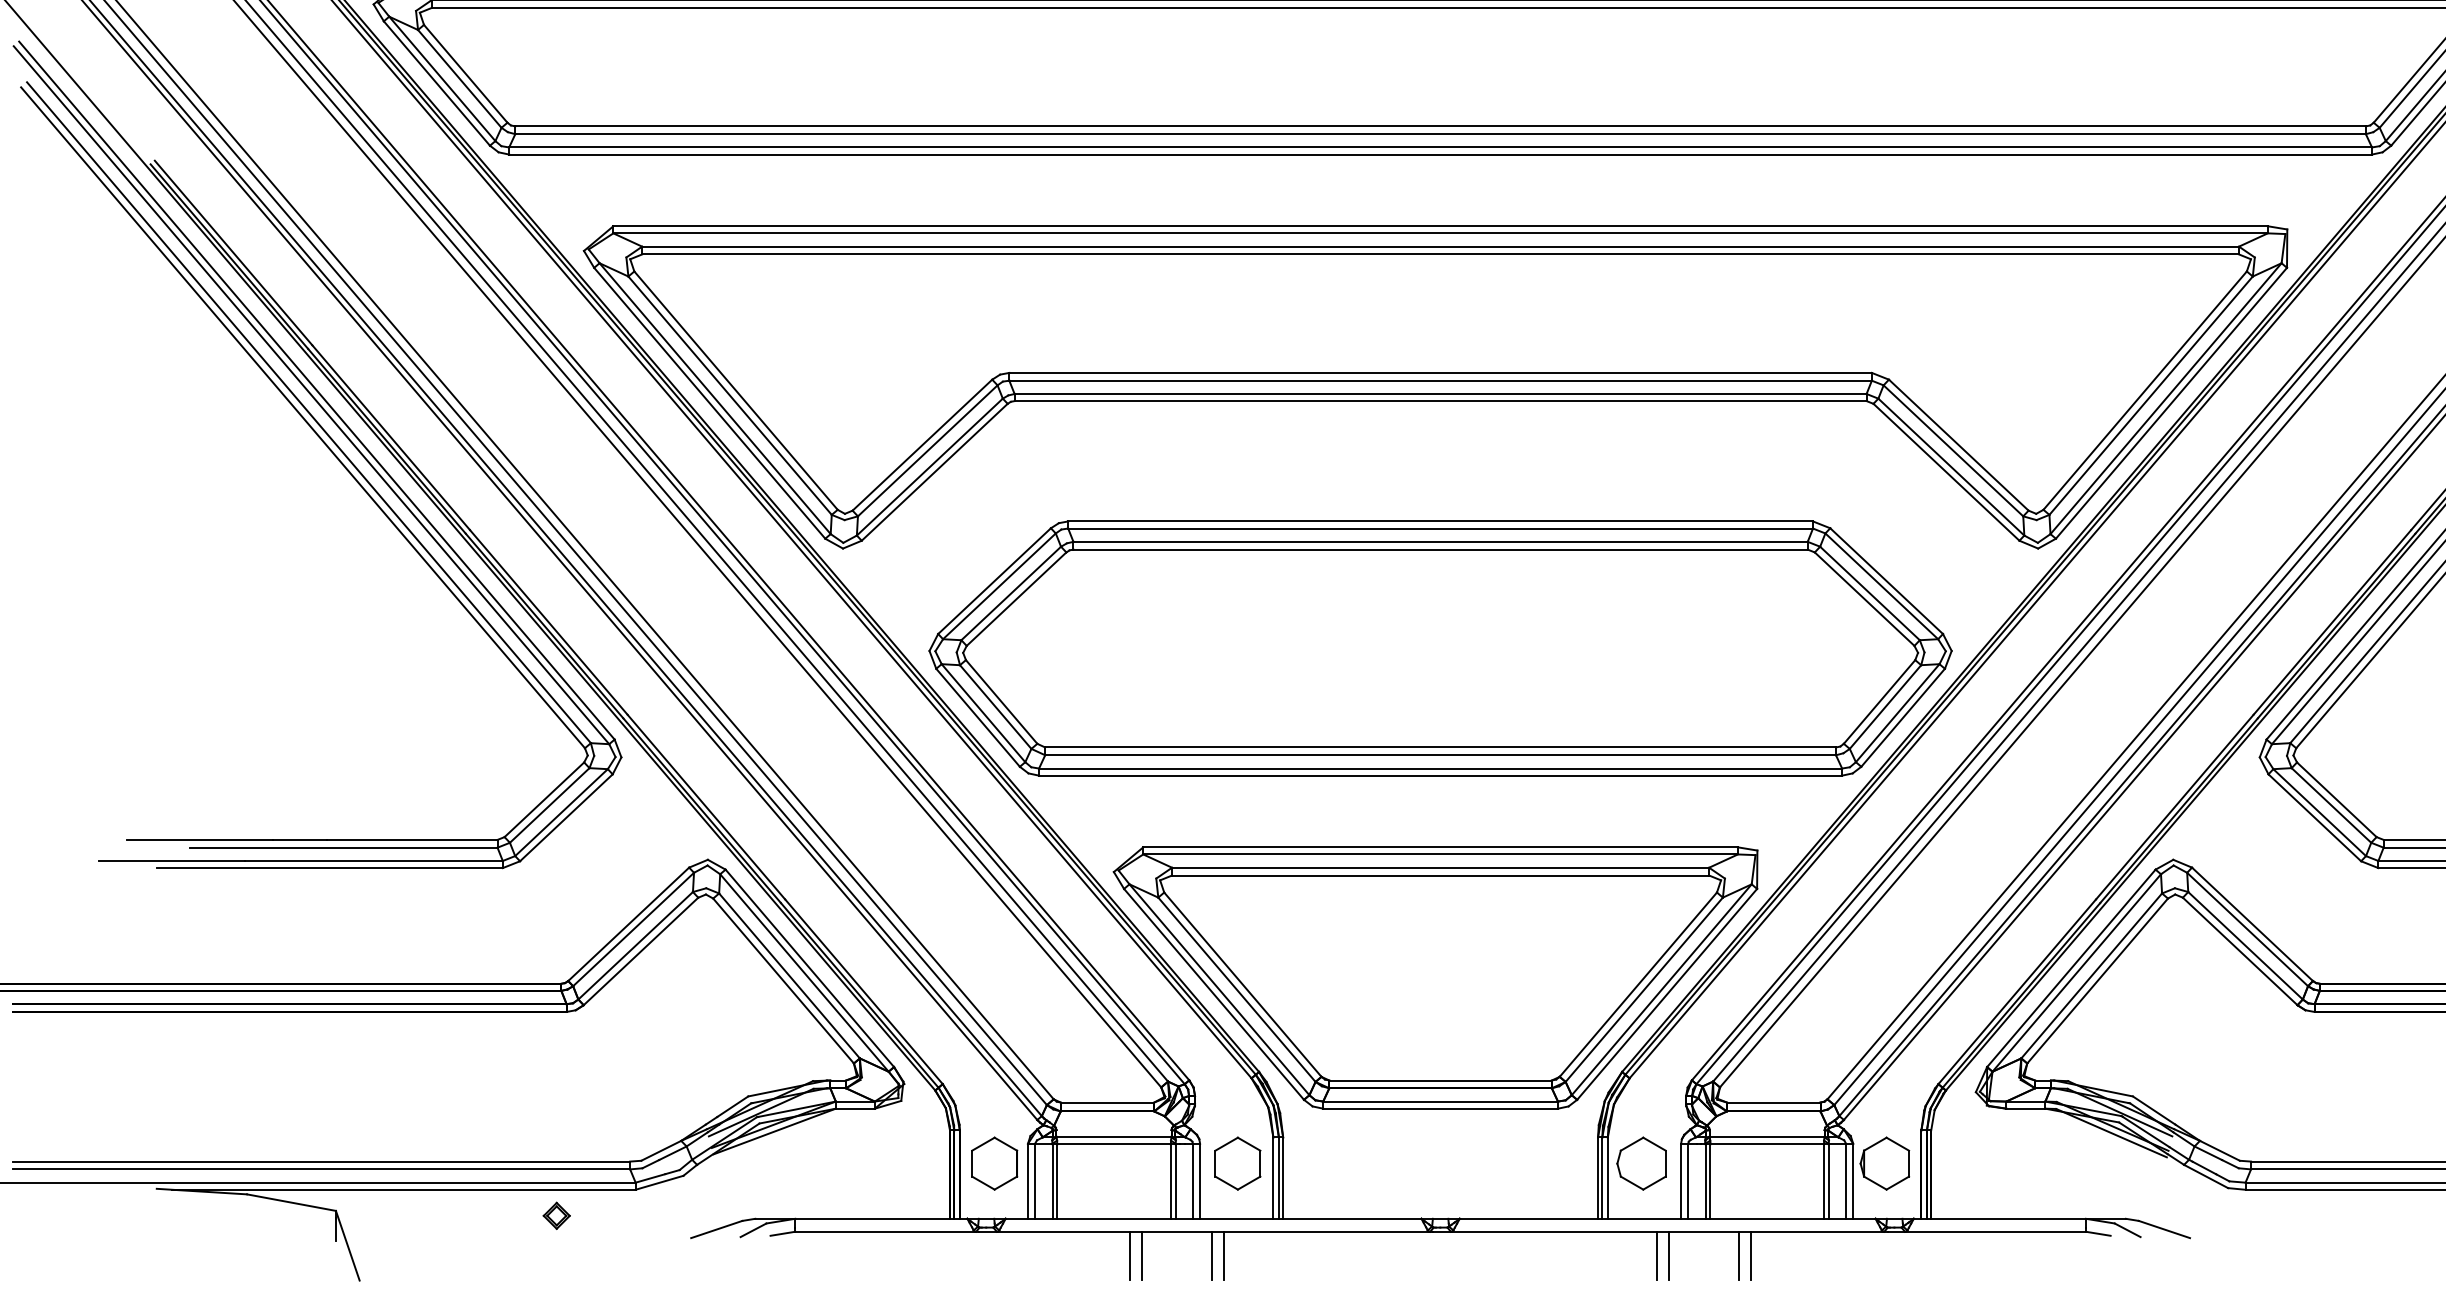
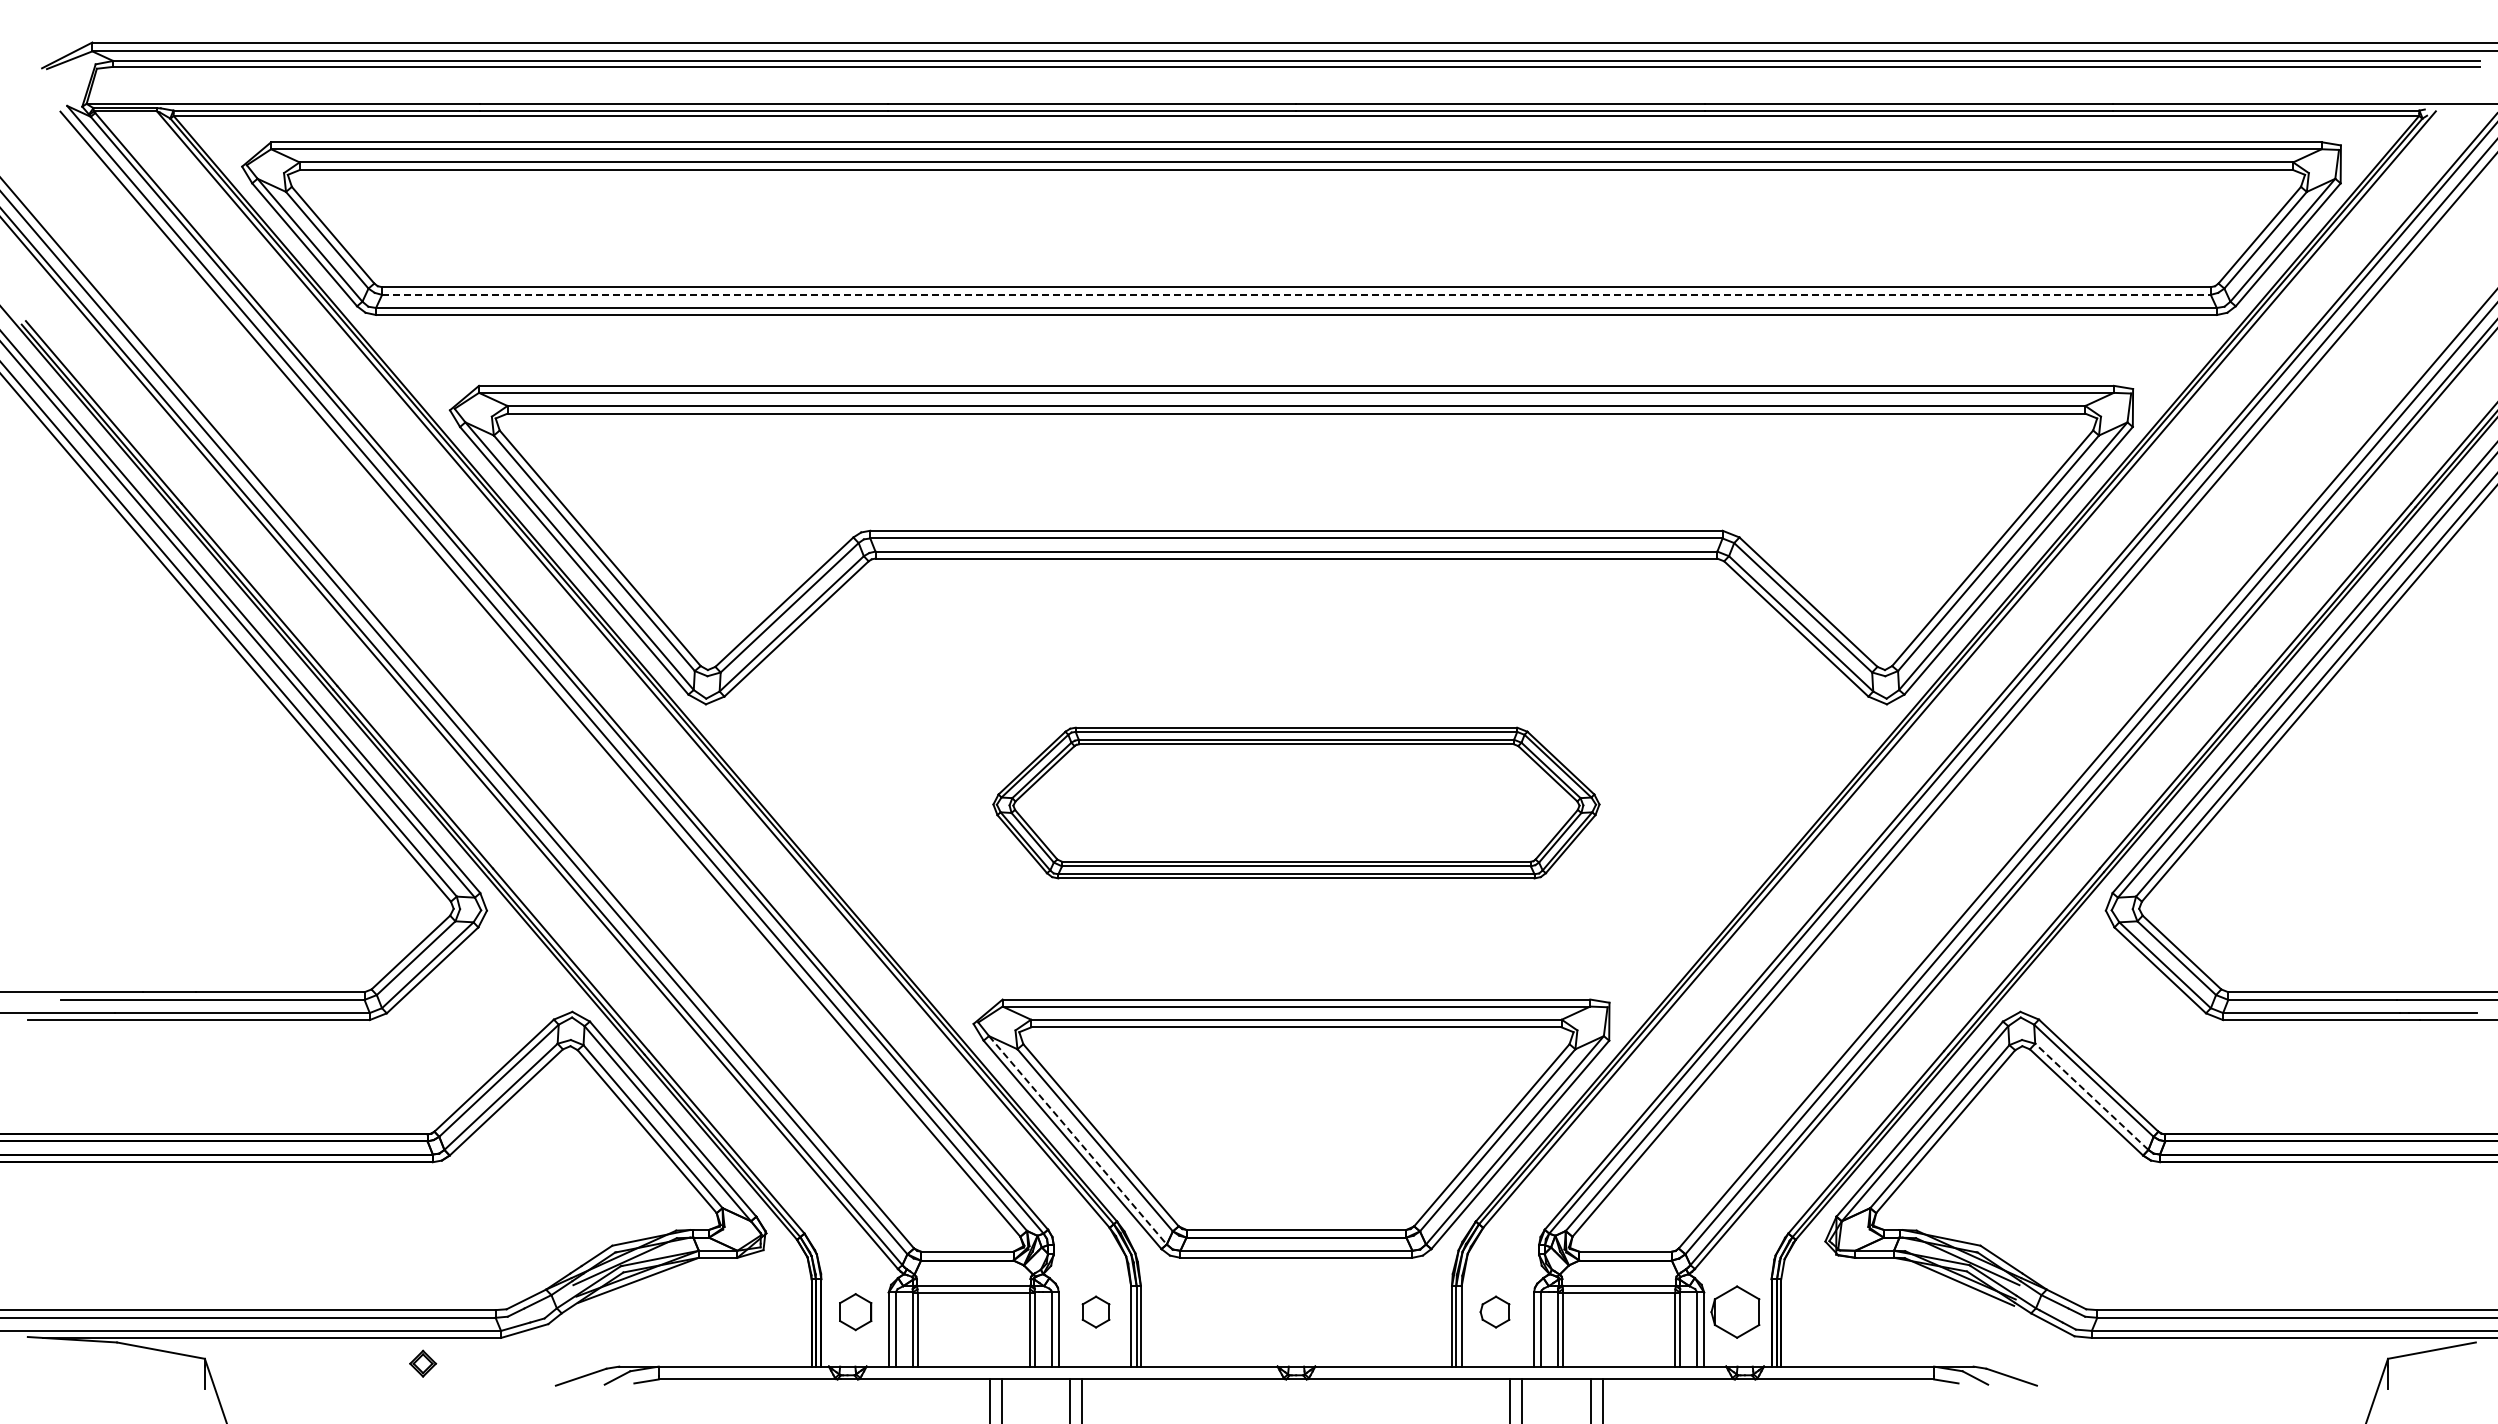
line: (1440, 133) -> (1296, 294), solid -> dashed
part: (1440, 647) -> (1296, 802), size x0.6
line: (2245, 945) -> (2091, 1096), solid -> dashed
line: (1219, 989) -> (1077, 1140), solid -> dashed
part: (994, 1163) -> (855, 1311), size x0.7
part: (1237, 1163) -> (1095, 1311), size x0.6
part: (1641, 1163) -> (1494, 1311), size x0.6

